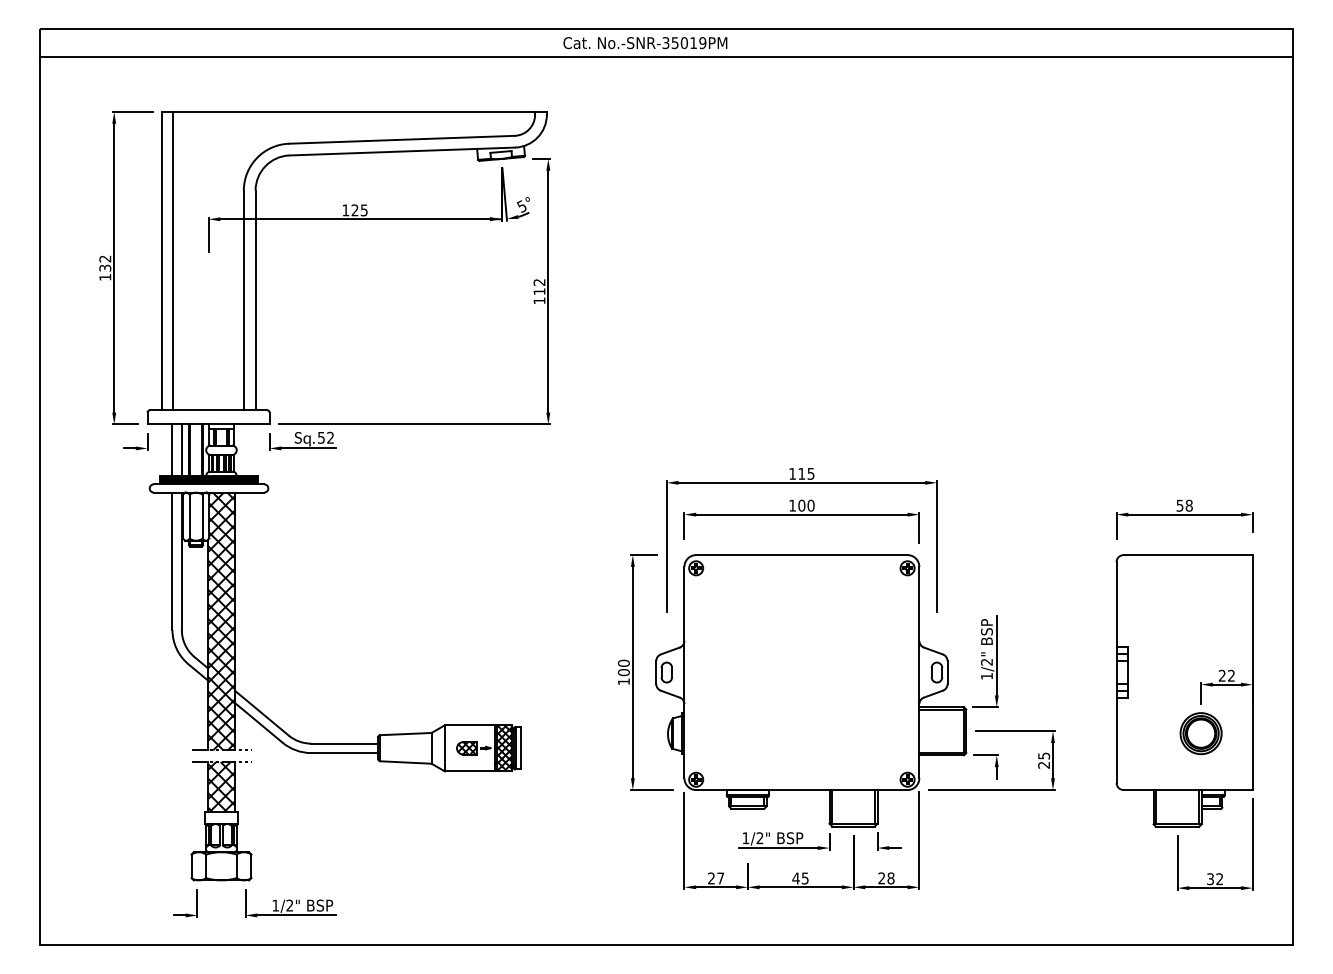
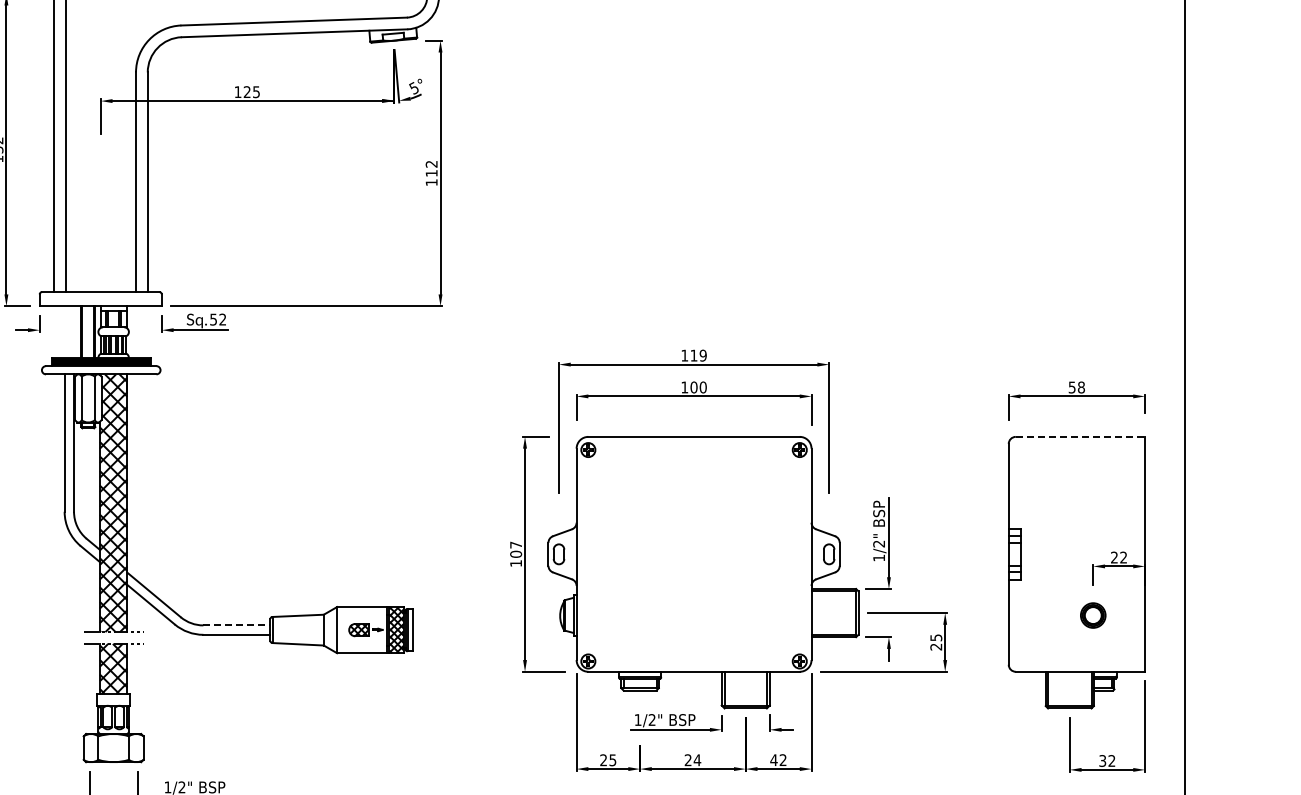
line: (172, 450) -> (64, 332), removed
line: (181, 450) -> (73, 332), removed
text: (810, 473) -> (702, 355), 115 -> 119
line: (1188, 555) -> (1080, 437), solid -> dashed
text: (623, 662) -> (515, 544), 100 -> 107
part: (1200, 733) -> (1092, 615), size x0.6
line: (344, 743) -> (236, 625), solid -> dashed
text: (720, 878) -> (612, 760), 27 -> 25
text: (800, 878) -> (692, 760), 45 -> 24
text: (886, 878) -> (778, 760), 28 -> 42

